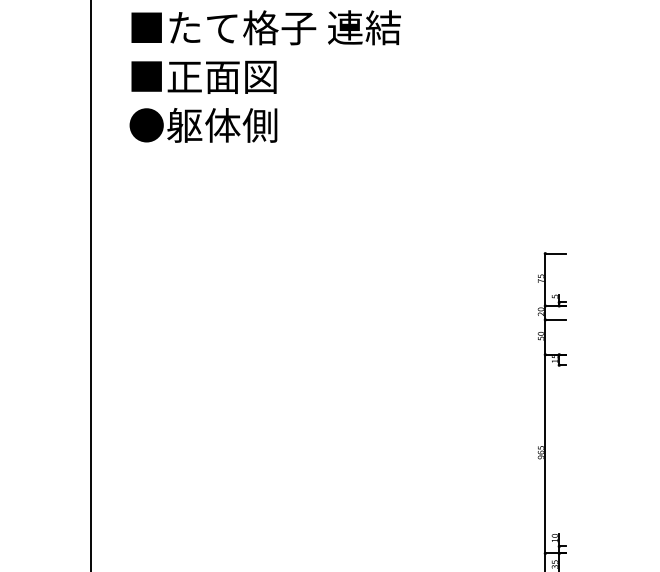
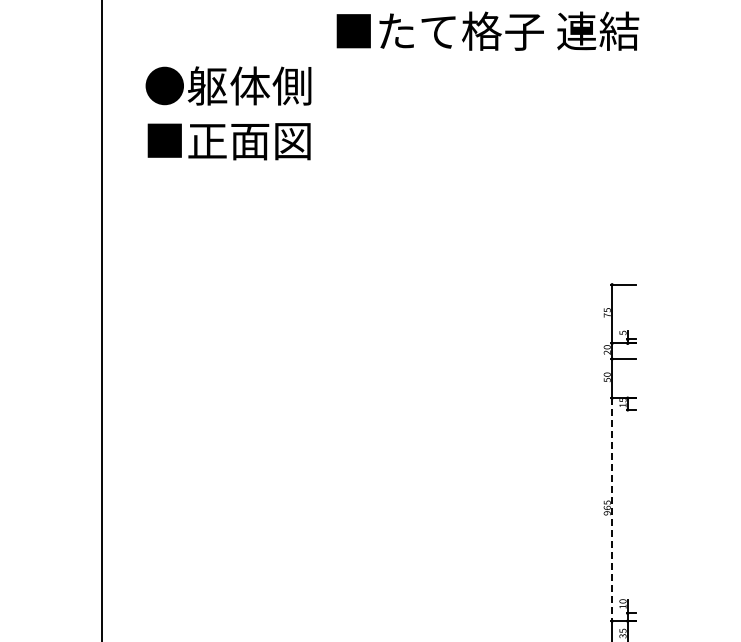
text: (265, 27) -> (487, 30), moved
text: (203, 76) -> (228, 85), ■正面図 -> ●躯体側
text: (203, 125) -> (228, 140), ●躯体側 -> ■正面図
line: (545, 454) -> (612, 510), solid -> dashed

